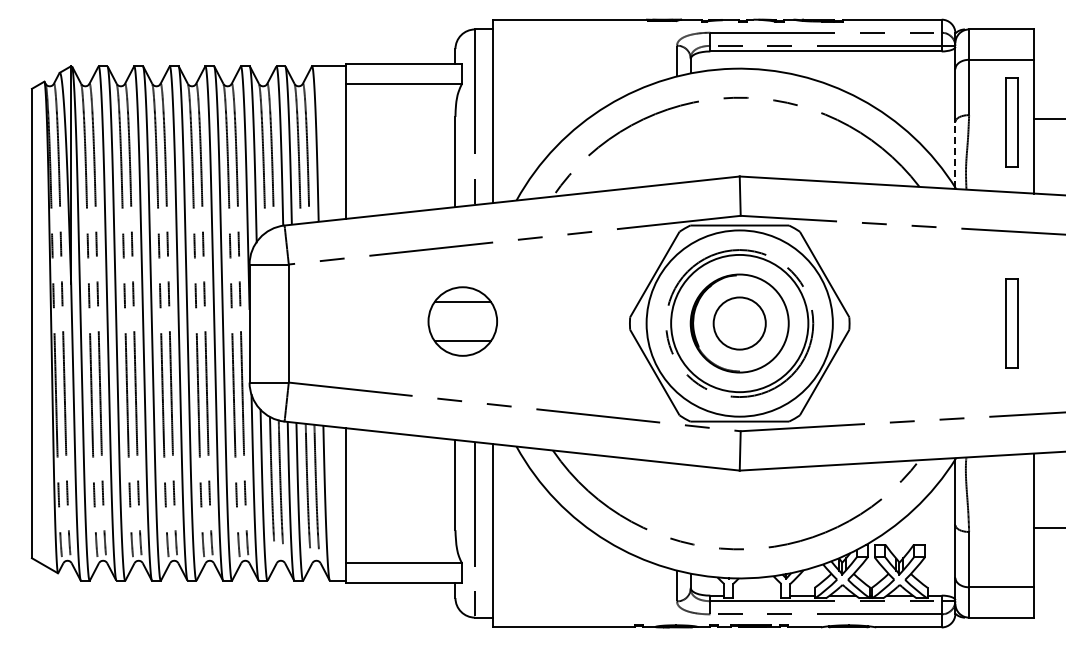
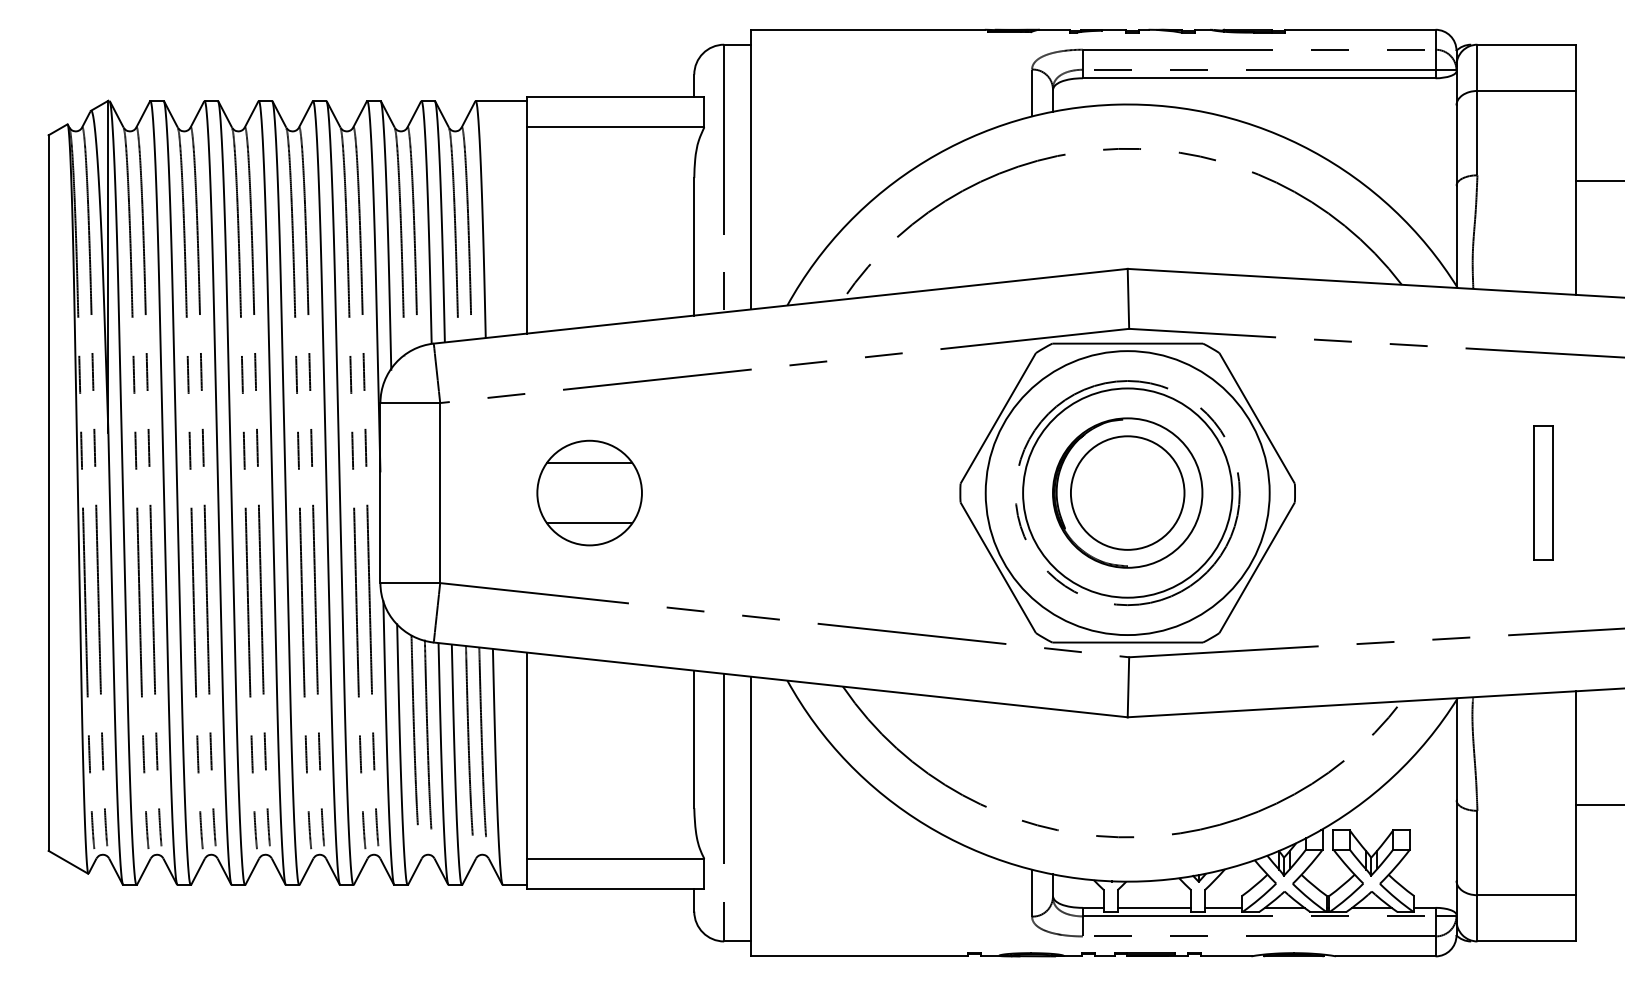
part: (1011, 122) -> (1542, 186), removed
line: (955, 154) -> (1456, 235), dashed -> solid
part: (462, 321) -> (589, 493), moved
circle: (739, 323) -> (1127, 493), size x1.43
line: (757, 595) -> (1154, 907), added

